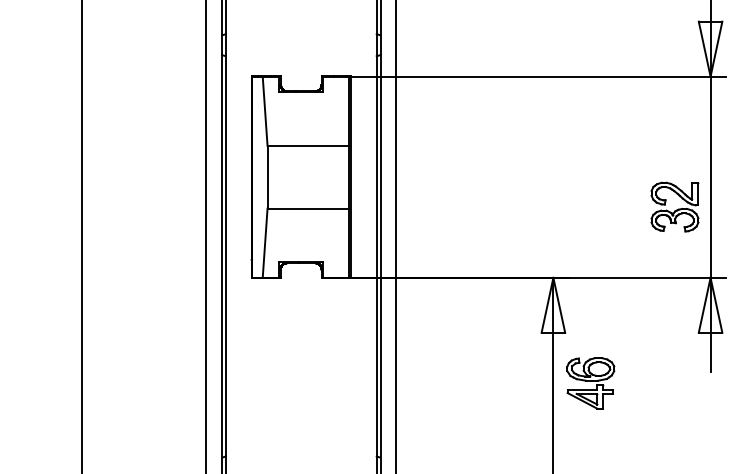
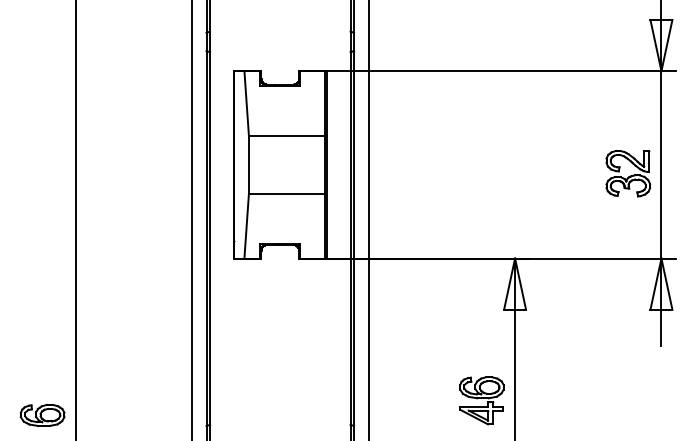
part: (675, 206) -> (628, 173), moved
part: (590, 383) -> (481, 400), moved
part: (45, 445) -> (42, 414), added

